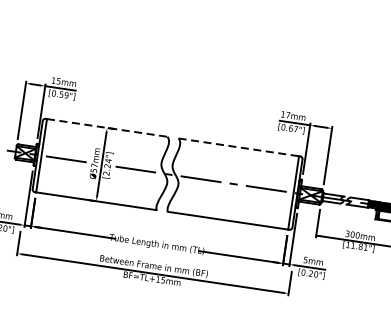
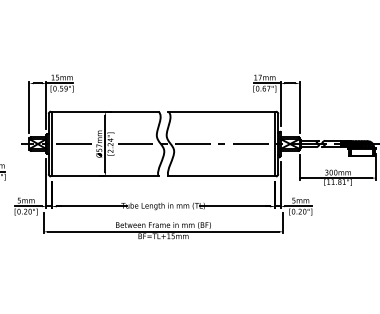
line: (107, 127) -> (105, 111), dashed -> solid
line: (239, 147) -> (222, 111), dashed -> solid

